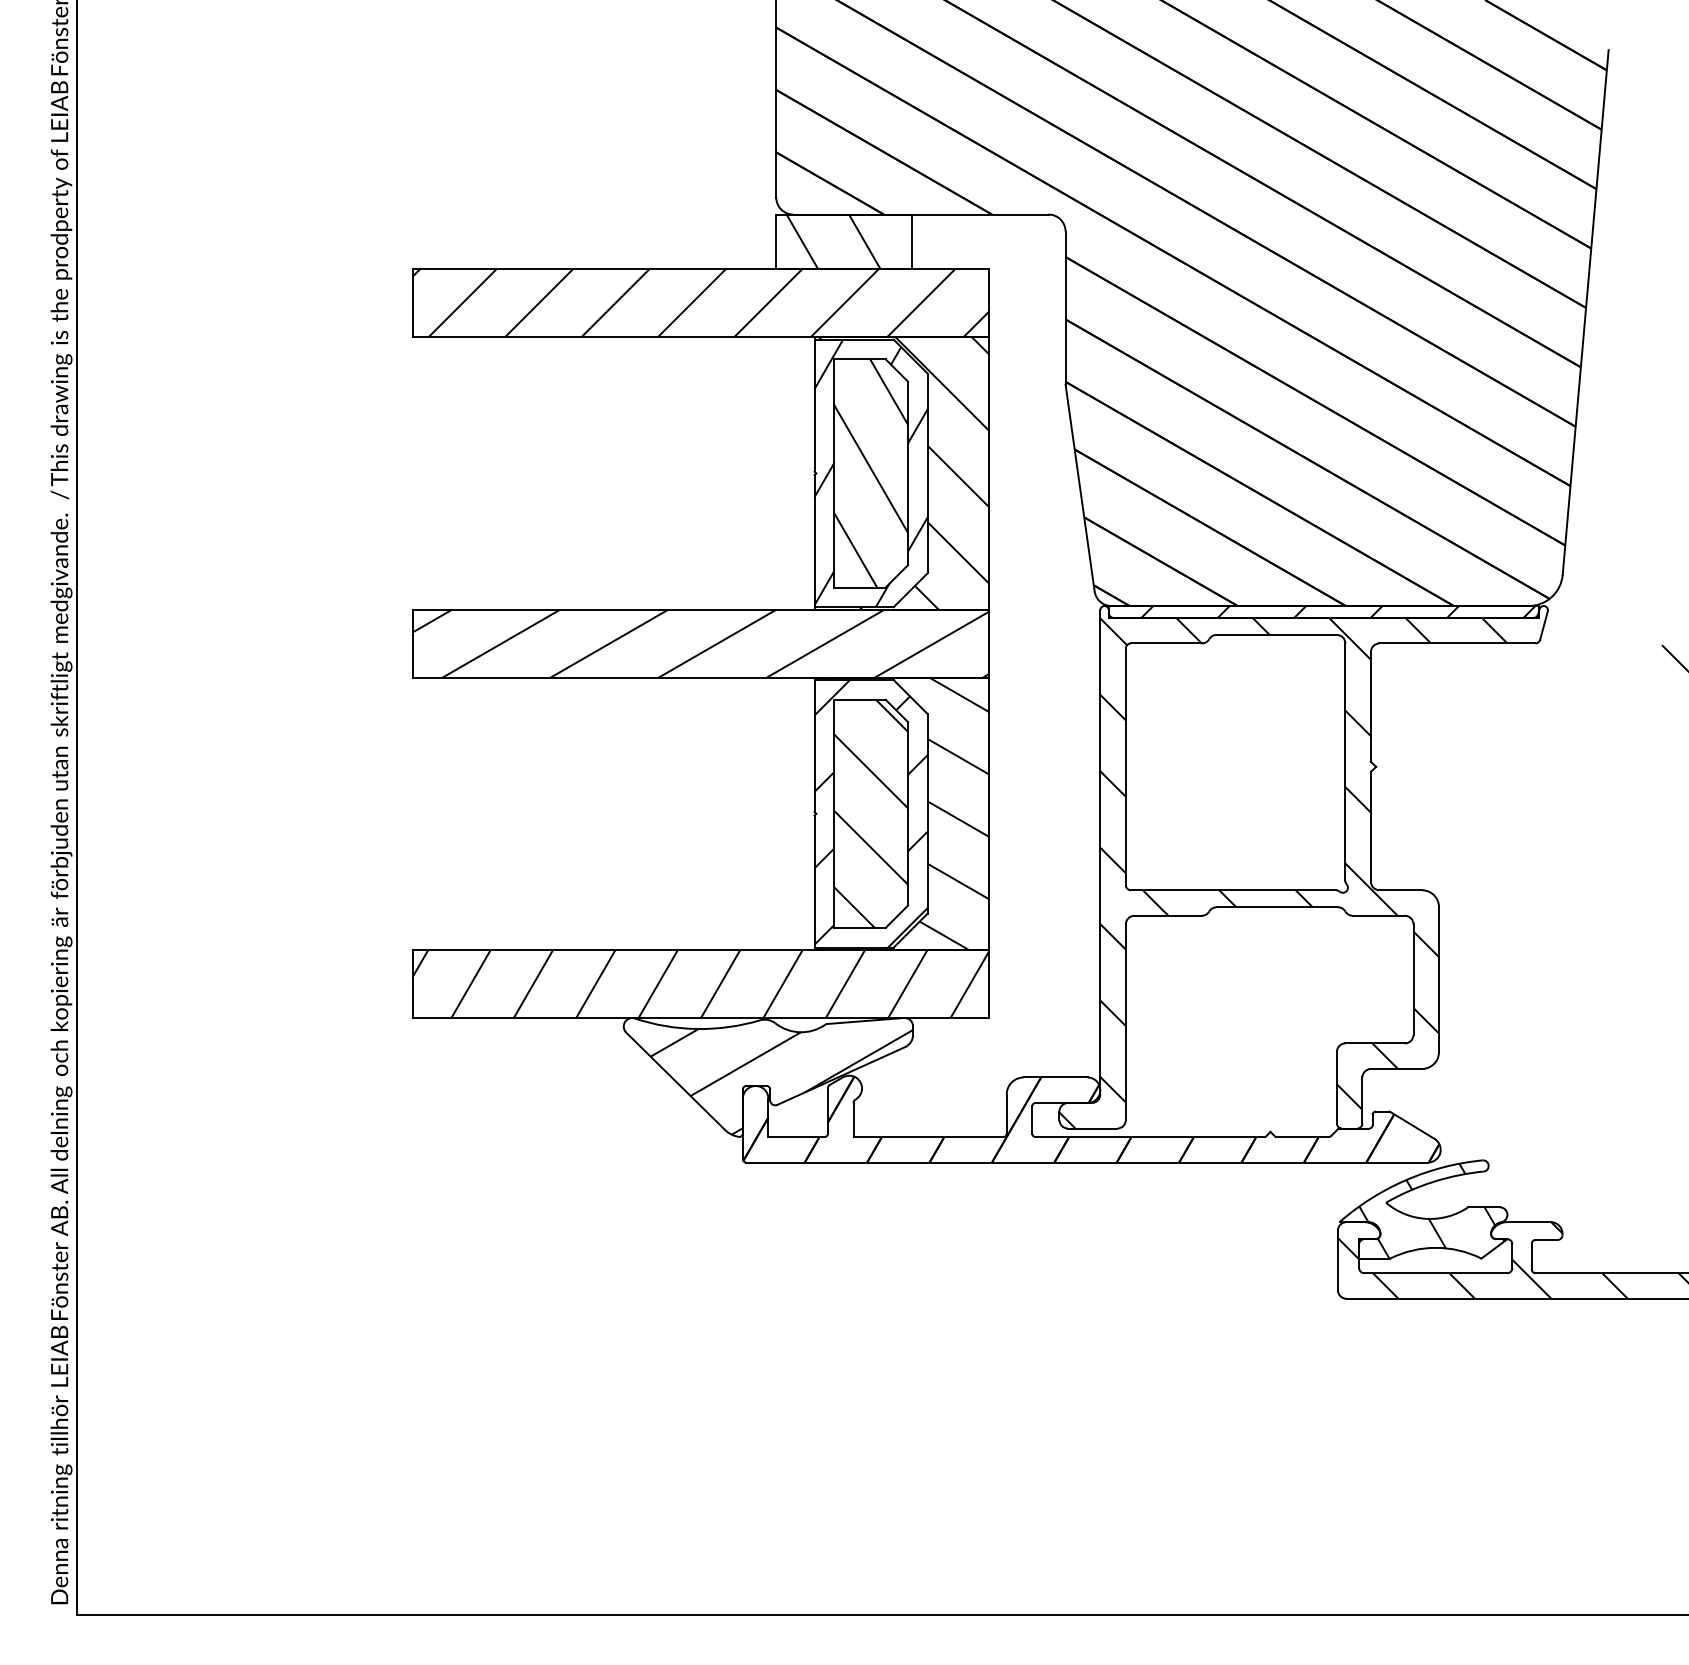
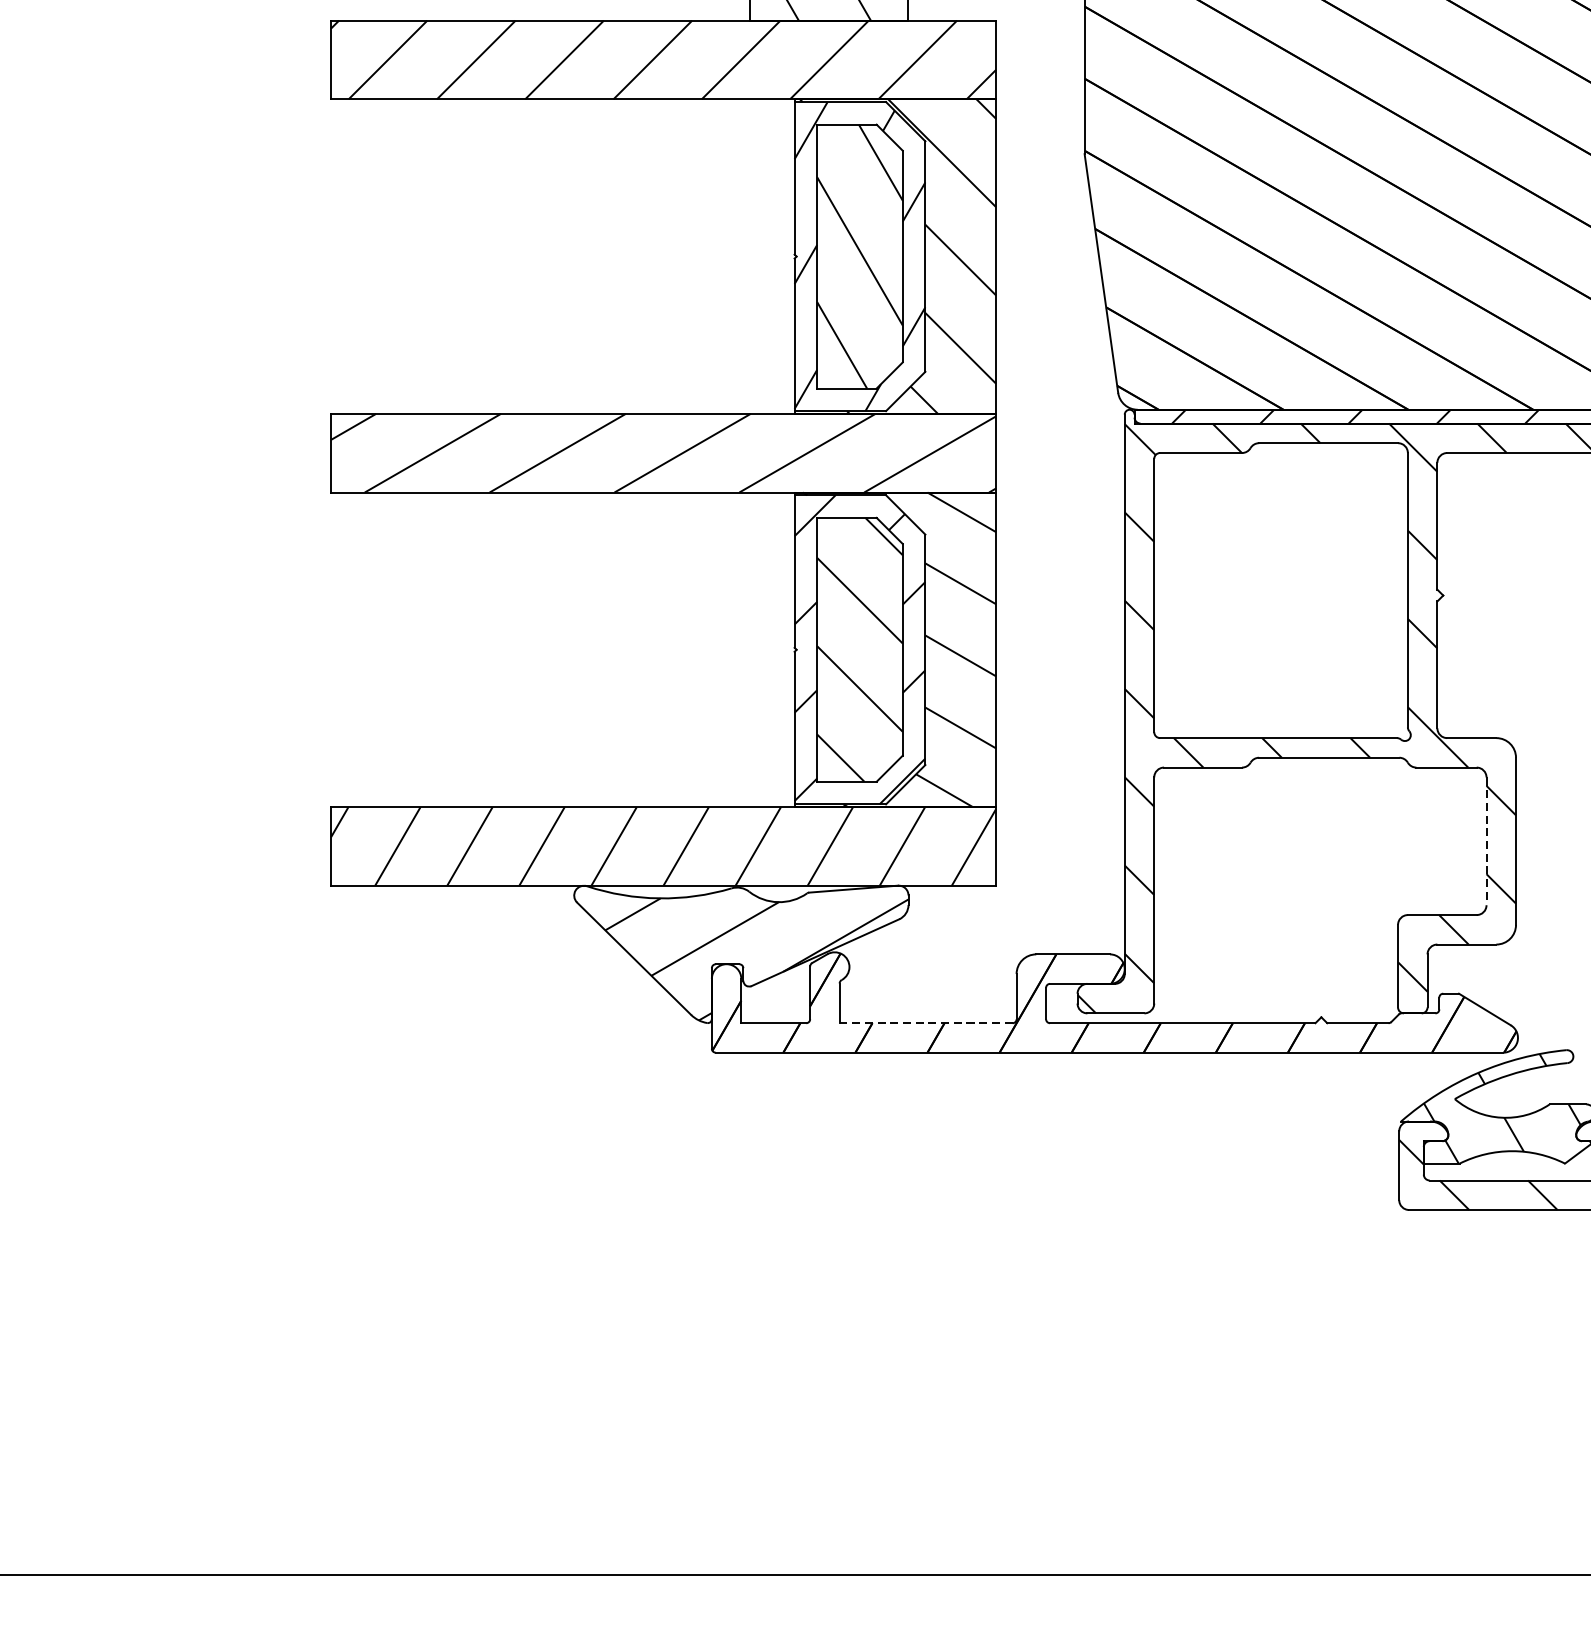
line: (1413, 980) -> (1486, 842), solid -> dashed
line: (928, 1137) -> (926, 1023), solid -> dashed

